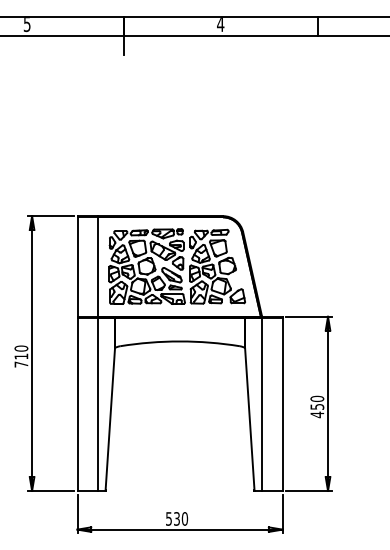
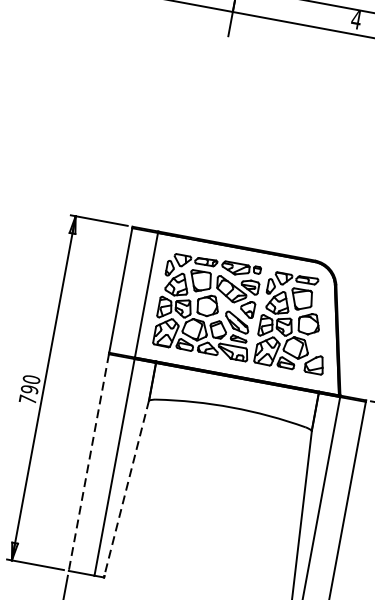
text: (21, 356) -> (29, 389), 710 -> 790
line: (77, 404) -> (88, 462), solid -> dashed
line: (110, 419) -> (126, 489), solid -> dashed

